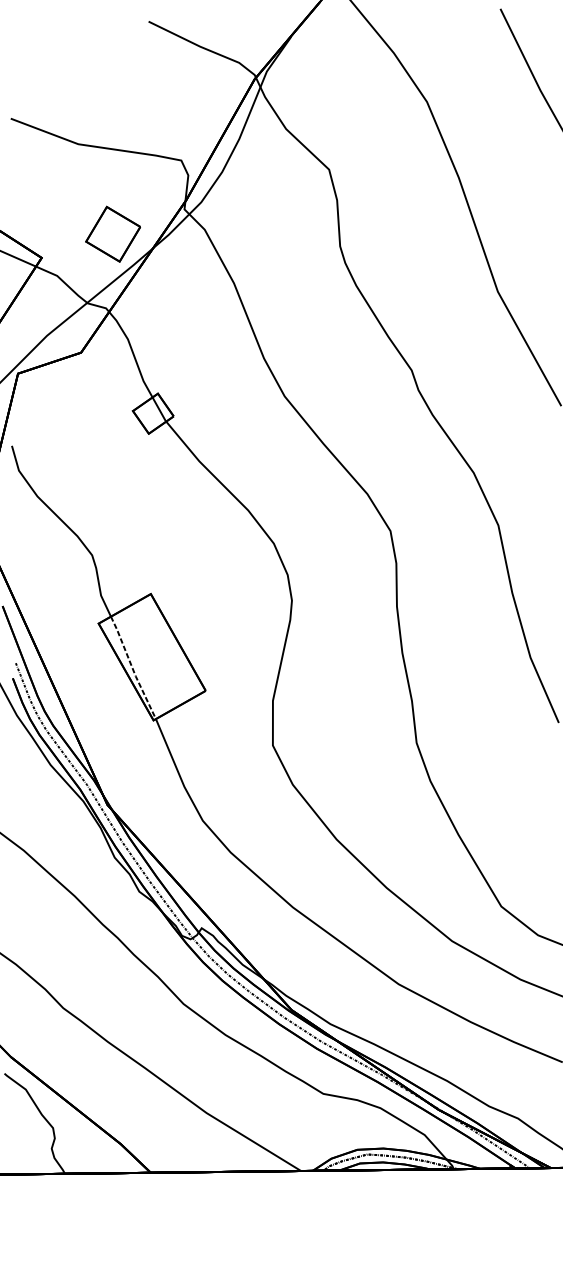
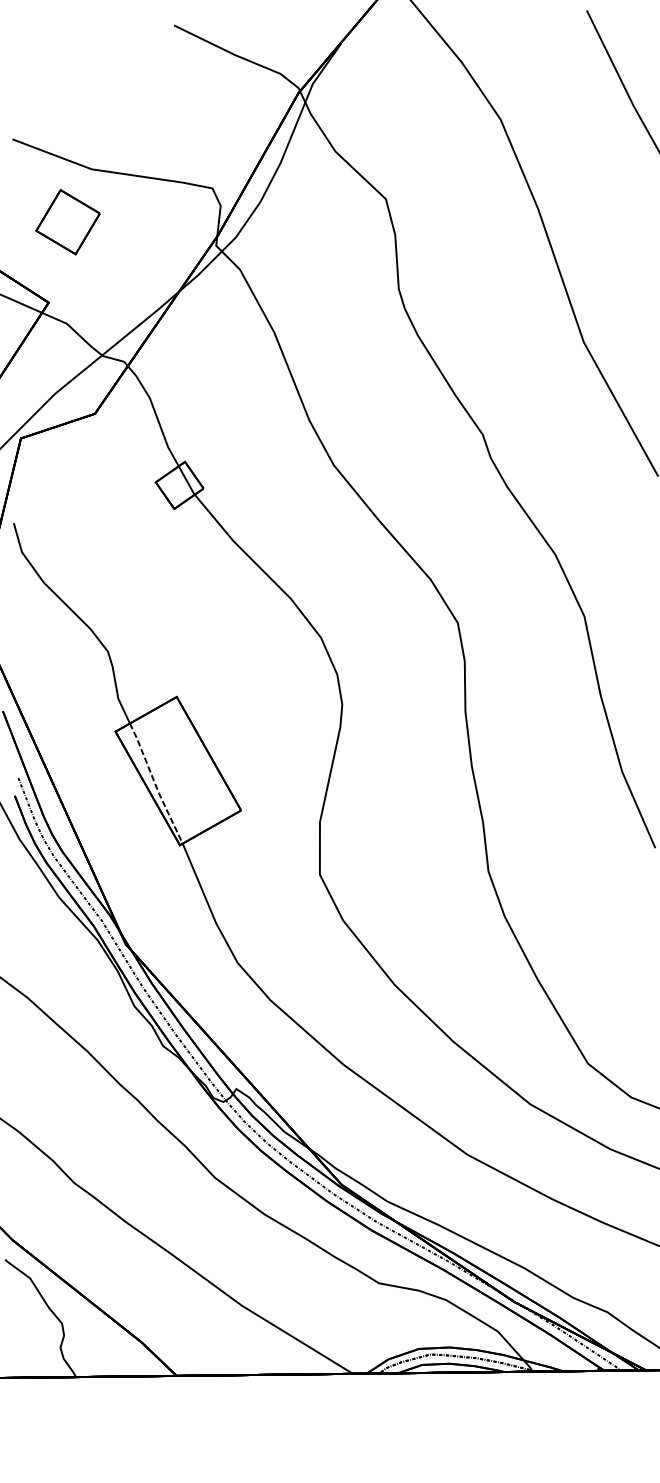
part: (112, 233) -> (67, 221), moved

